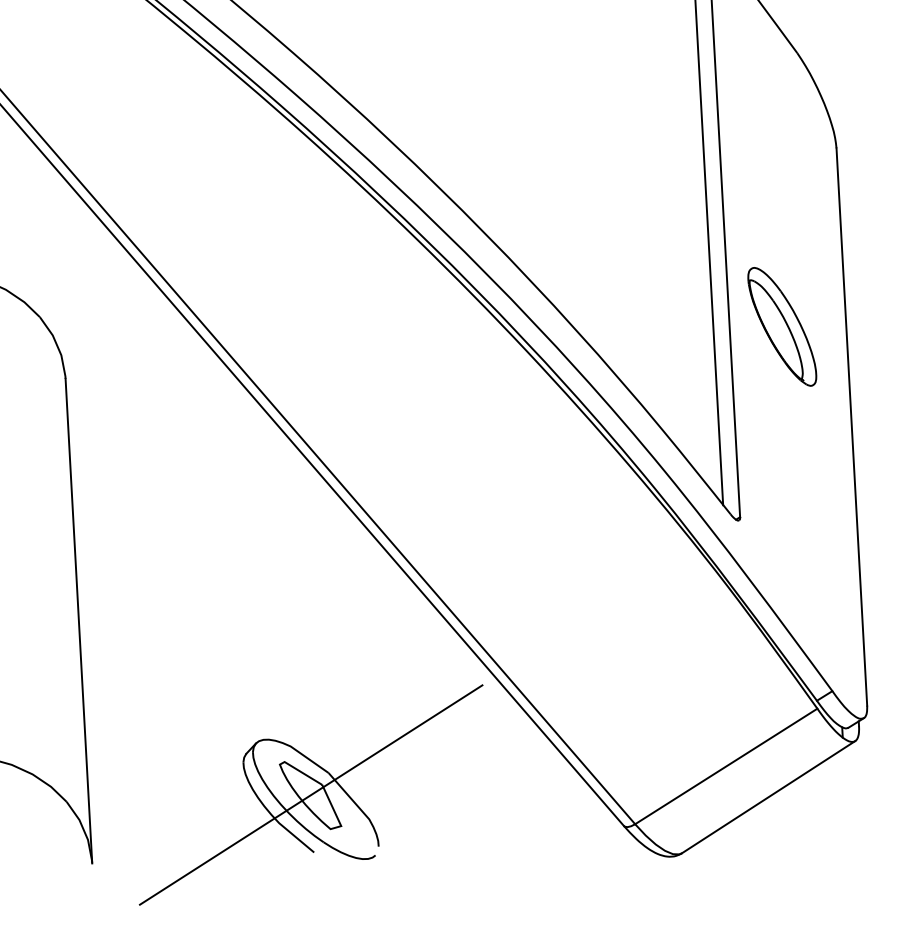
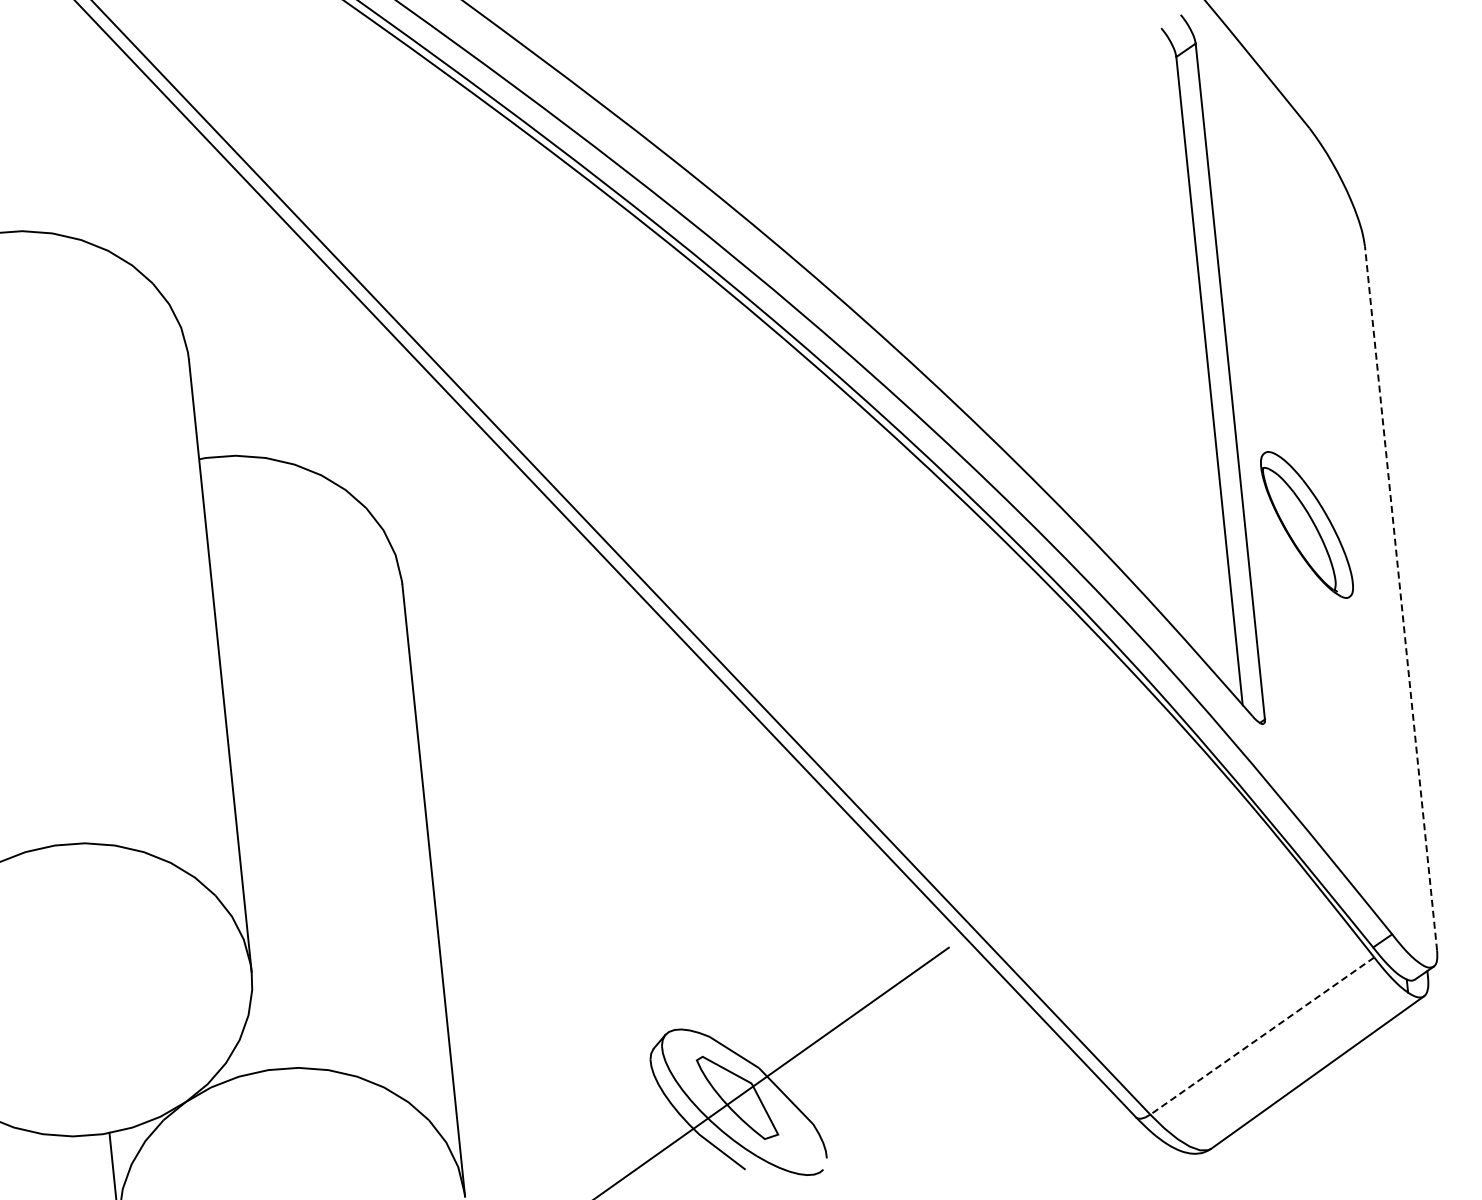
part: (781, 326) -> (1306, 524), moved
line: (852, 426) -> (1401, 598), solid -> dashed
line: (726, 766) -> (1262, 1036), solid -> dashed

